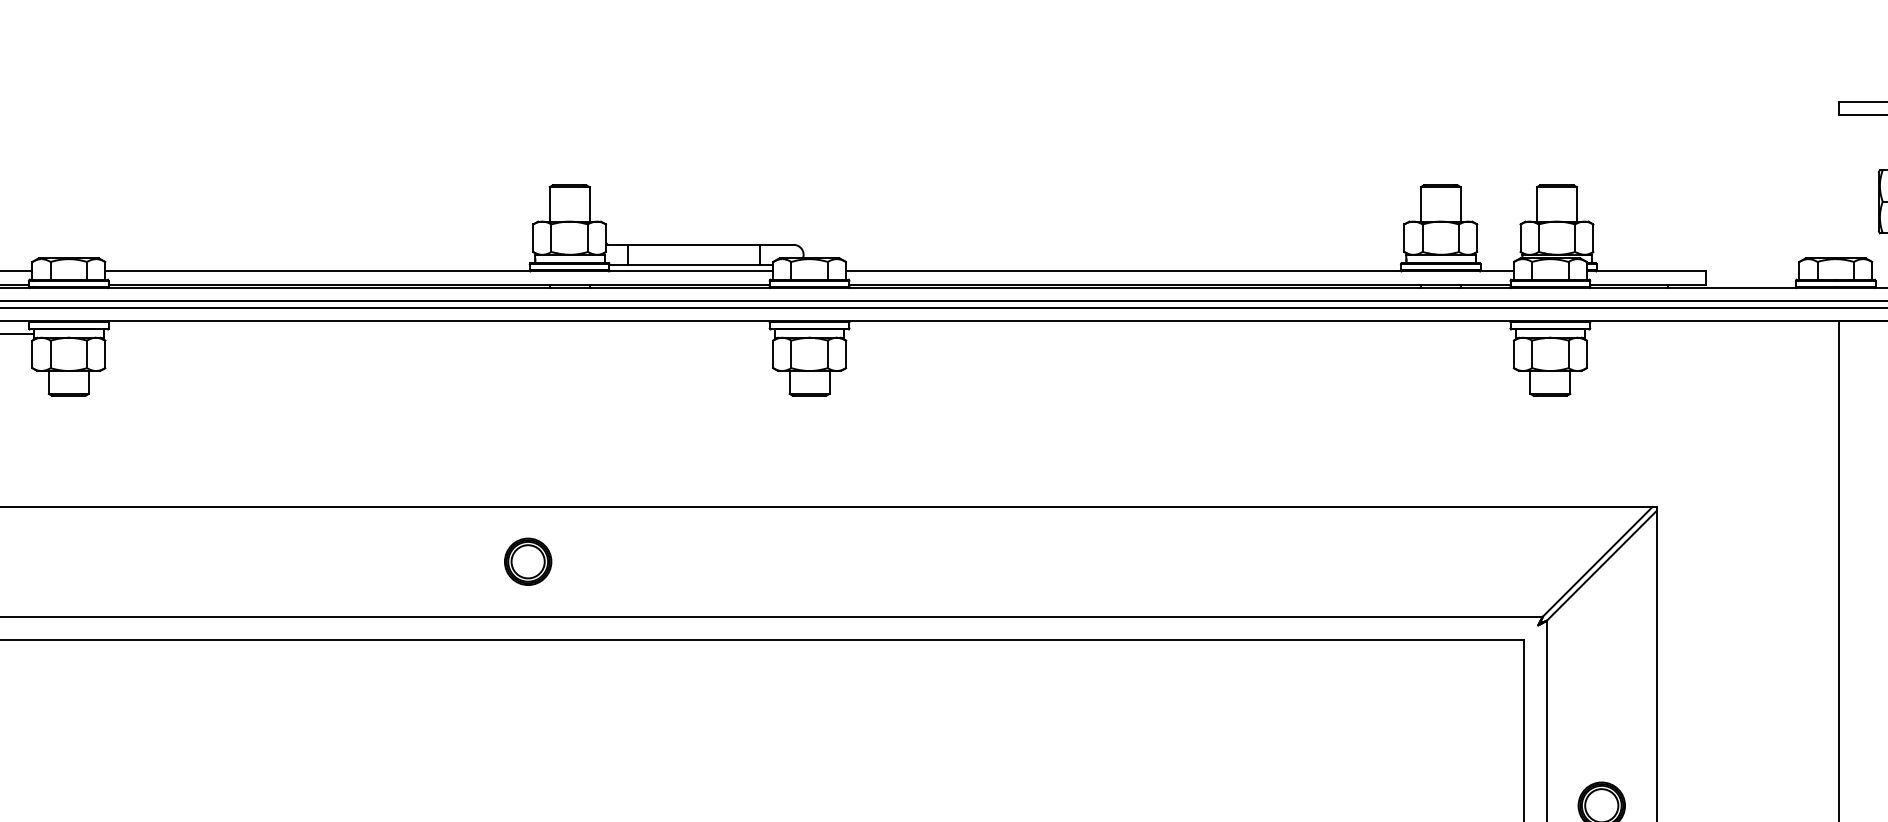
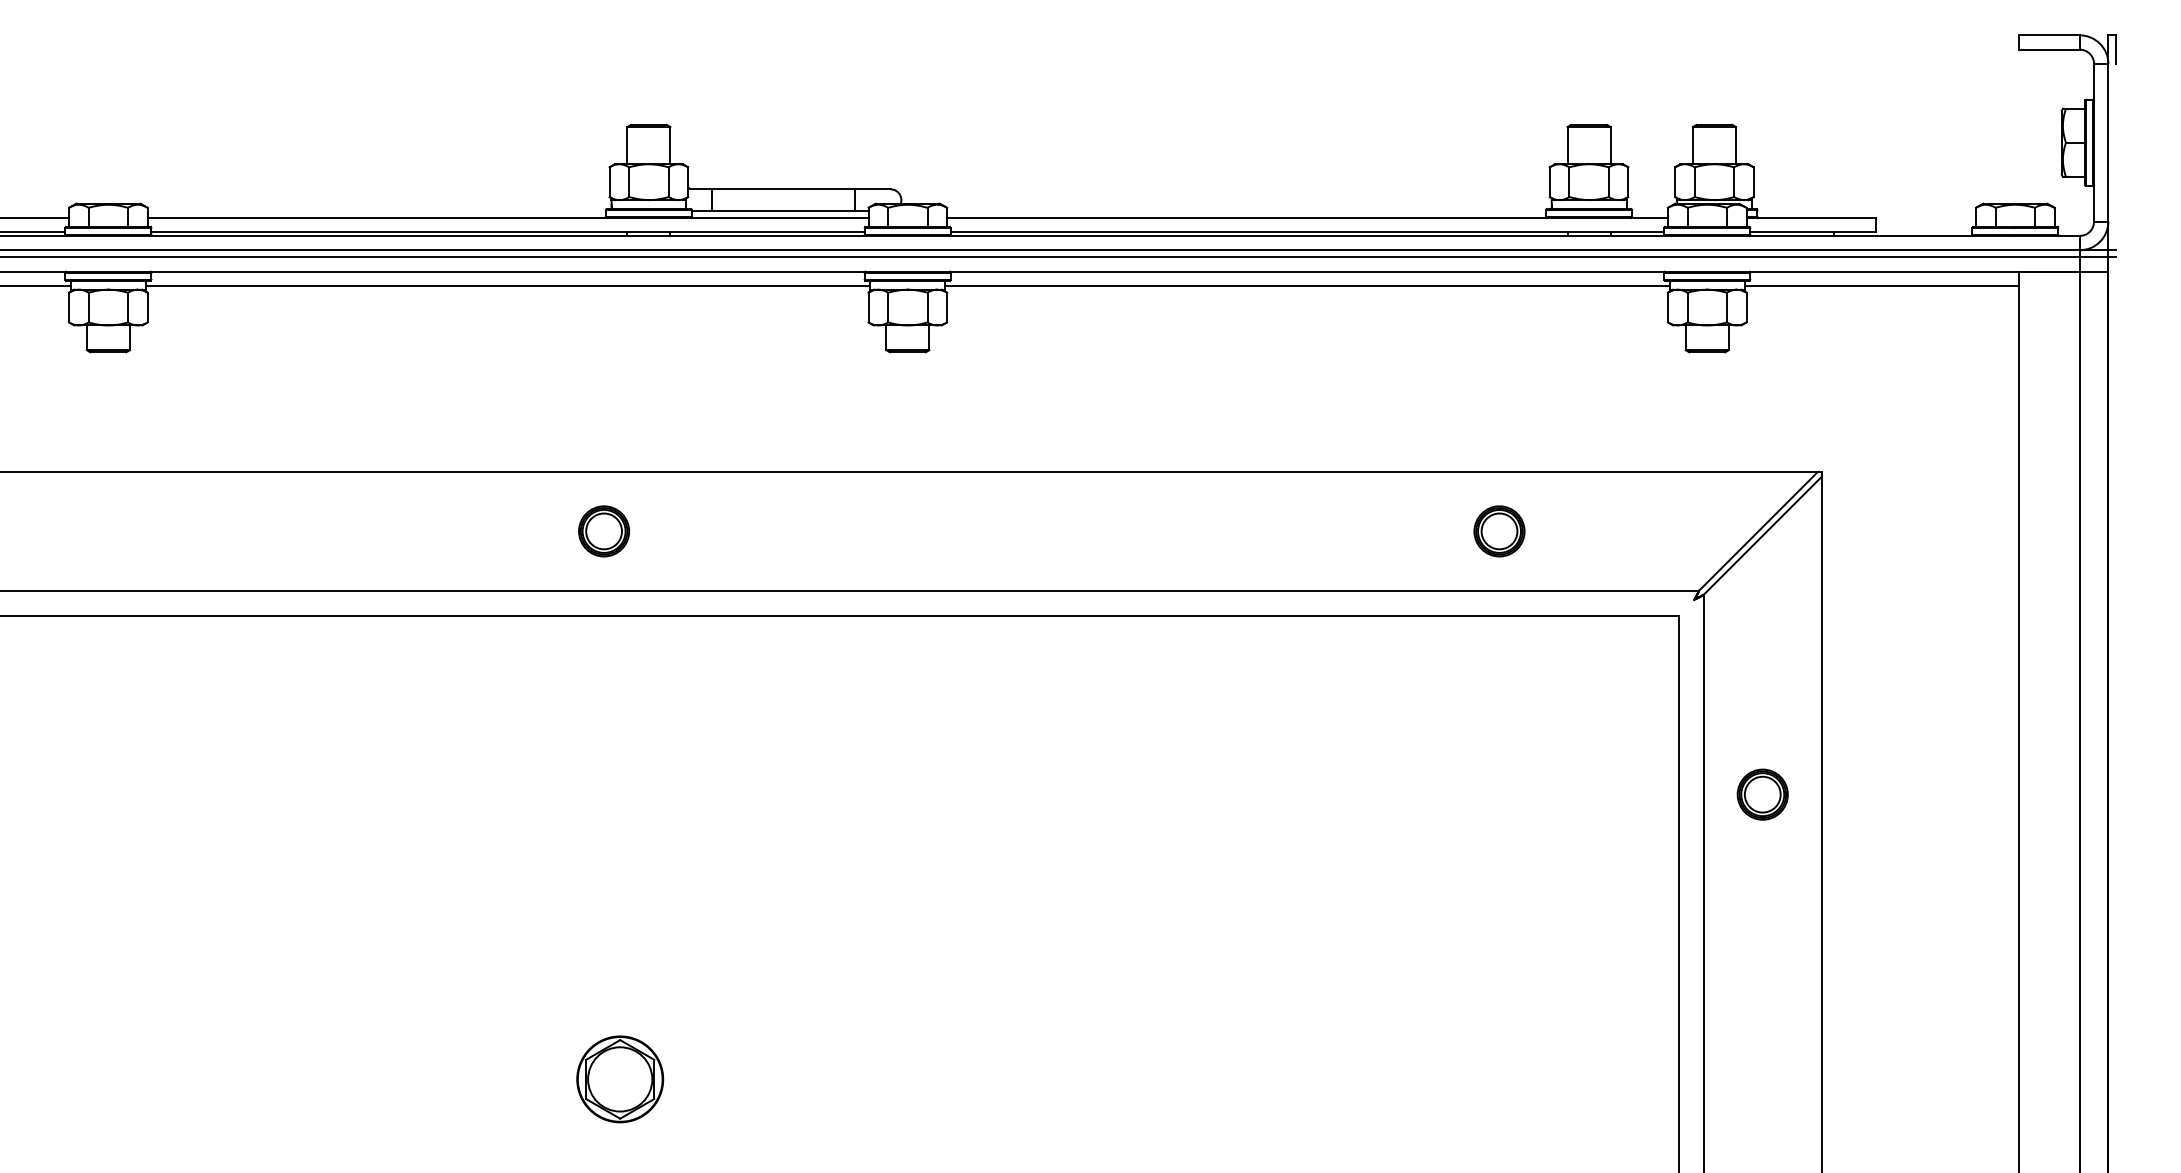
line: (439, 334) -> (508, 286), added
line: (1179, 334) -> (1307, 286), added
line: (1711, 334) -> (1881, 286), added
part: (1357, 561) -> (1499, 531), added

